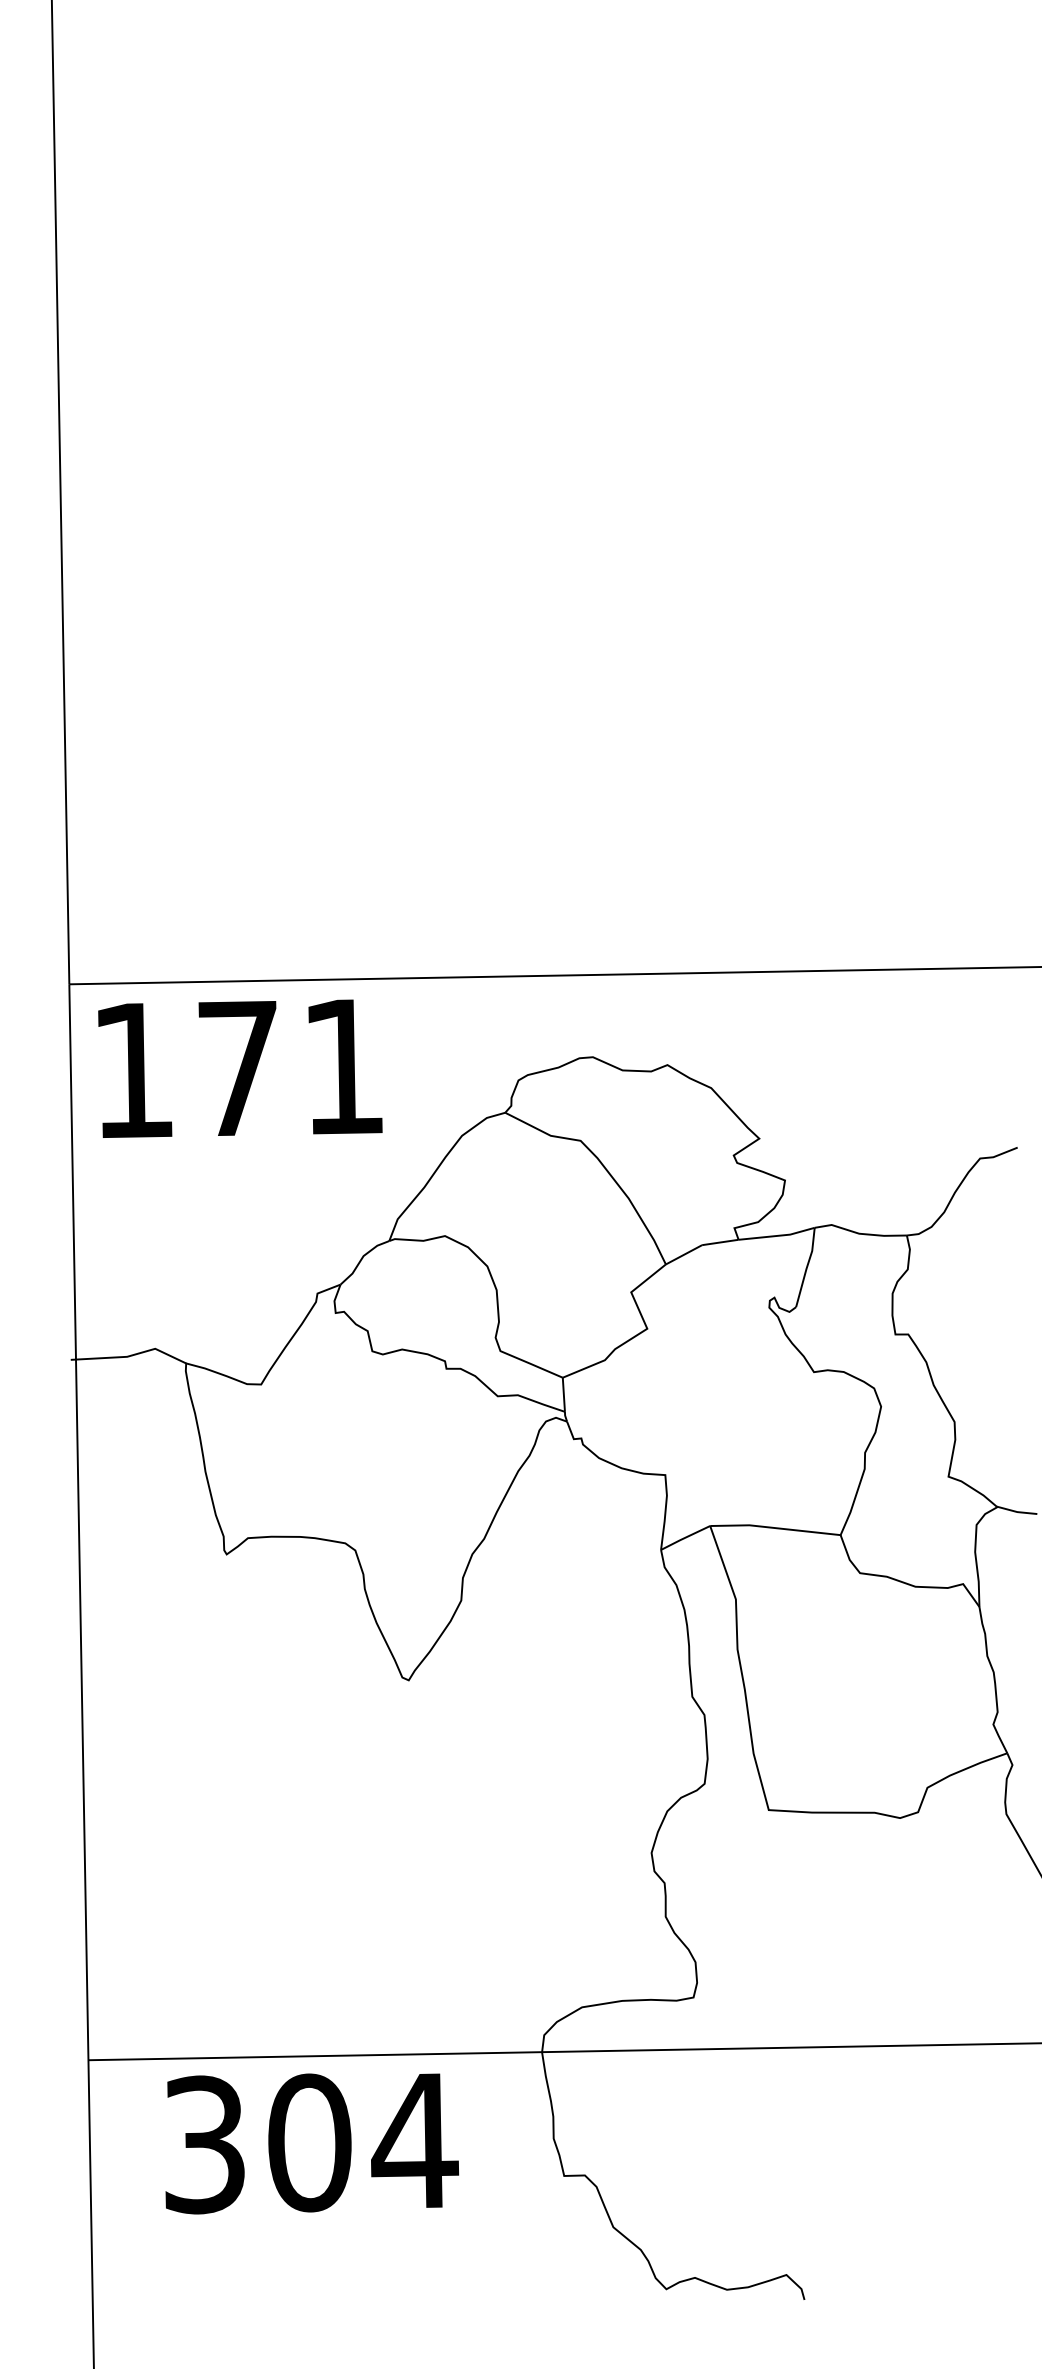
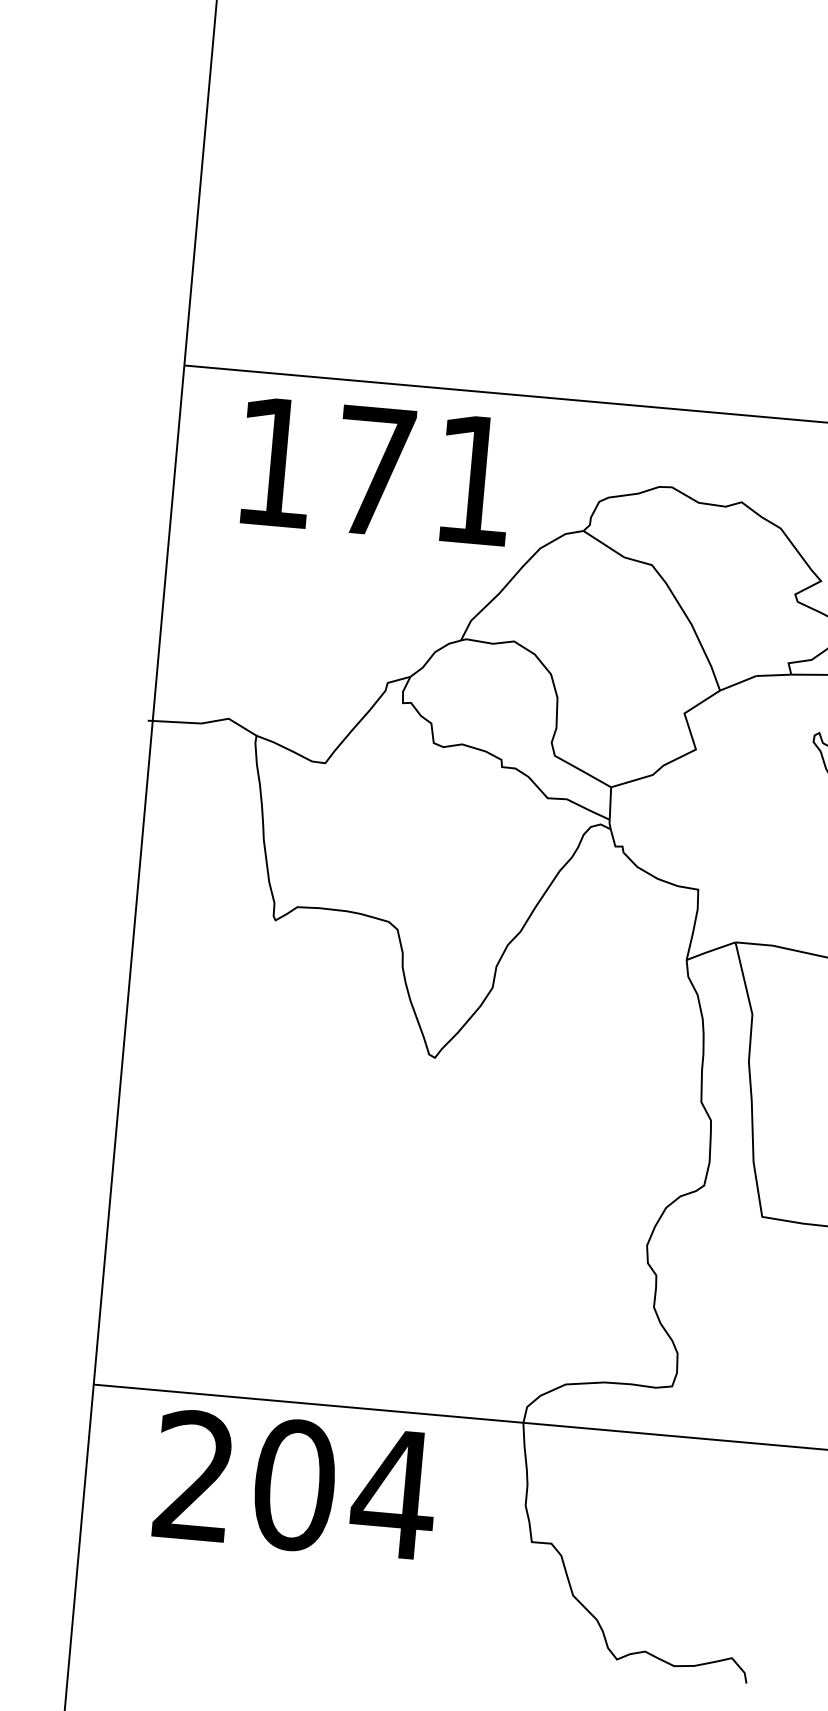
text: (240, 1068) -> (376, 471), moved
text: (204, 2144) -> (194, 1476), 304 -> 204

